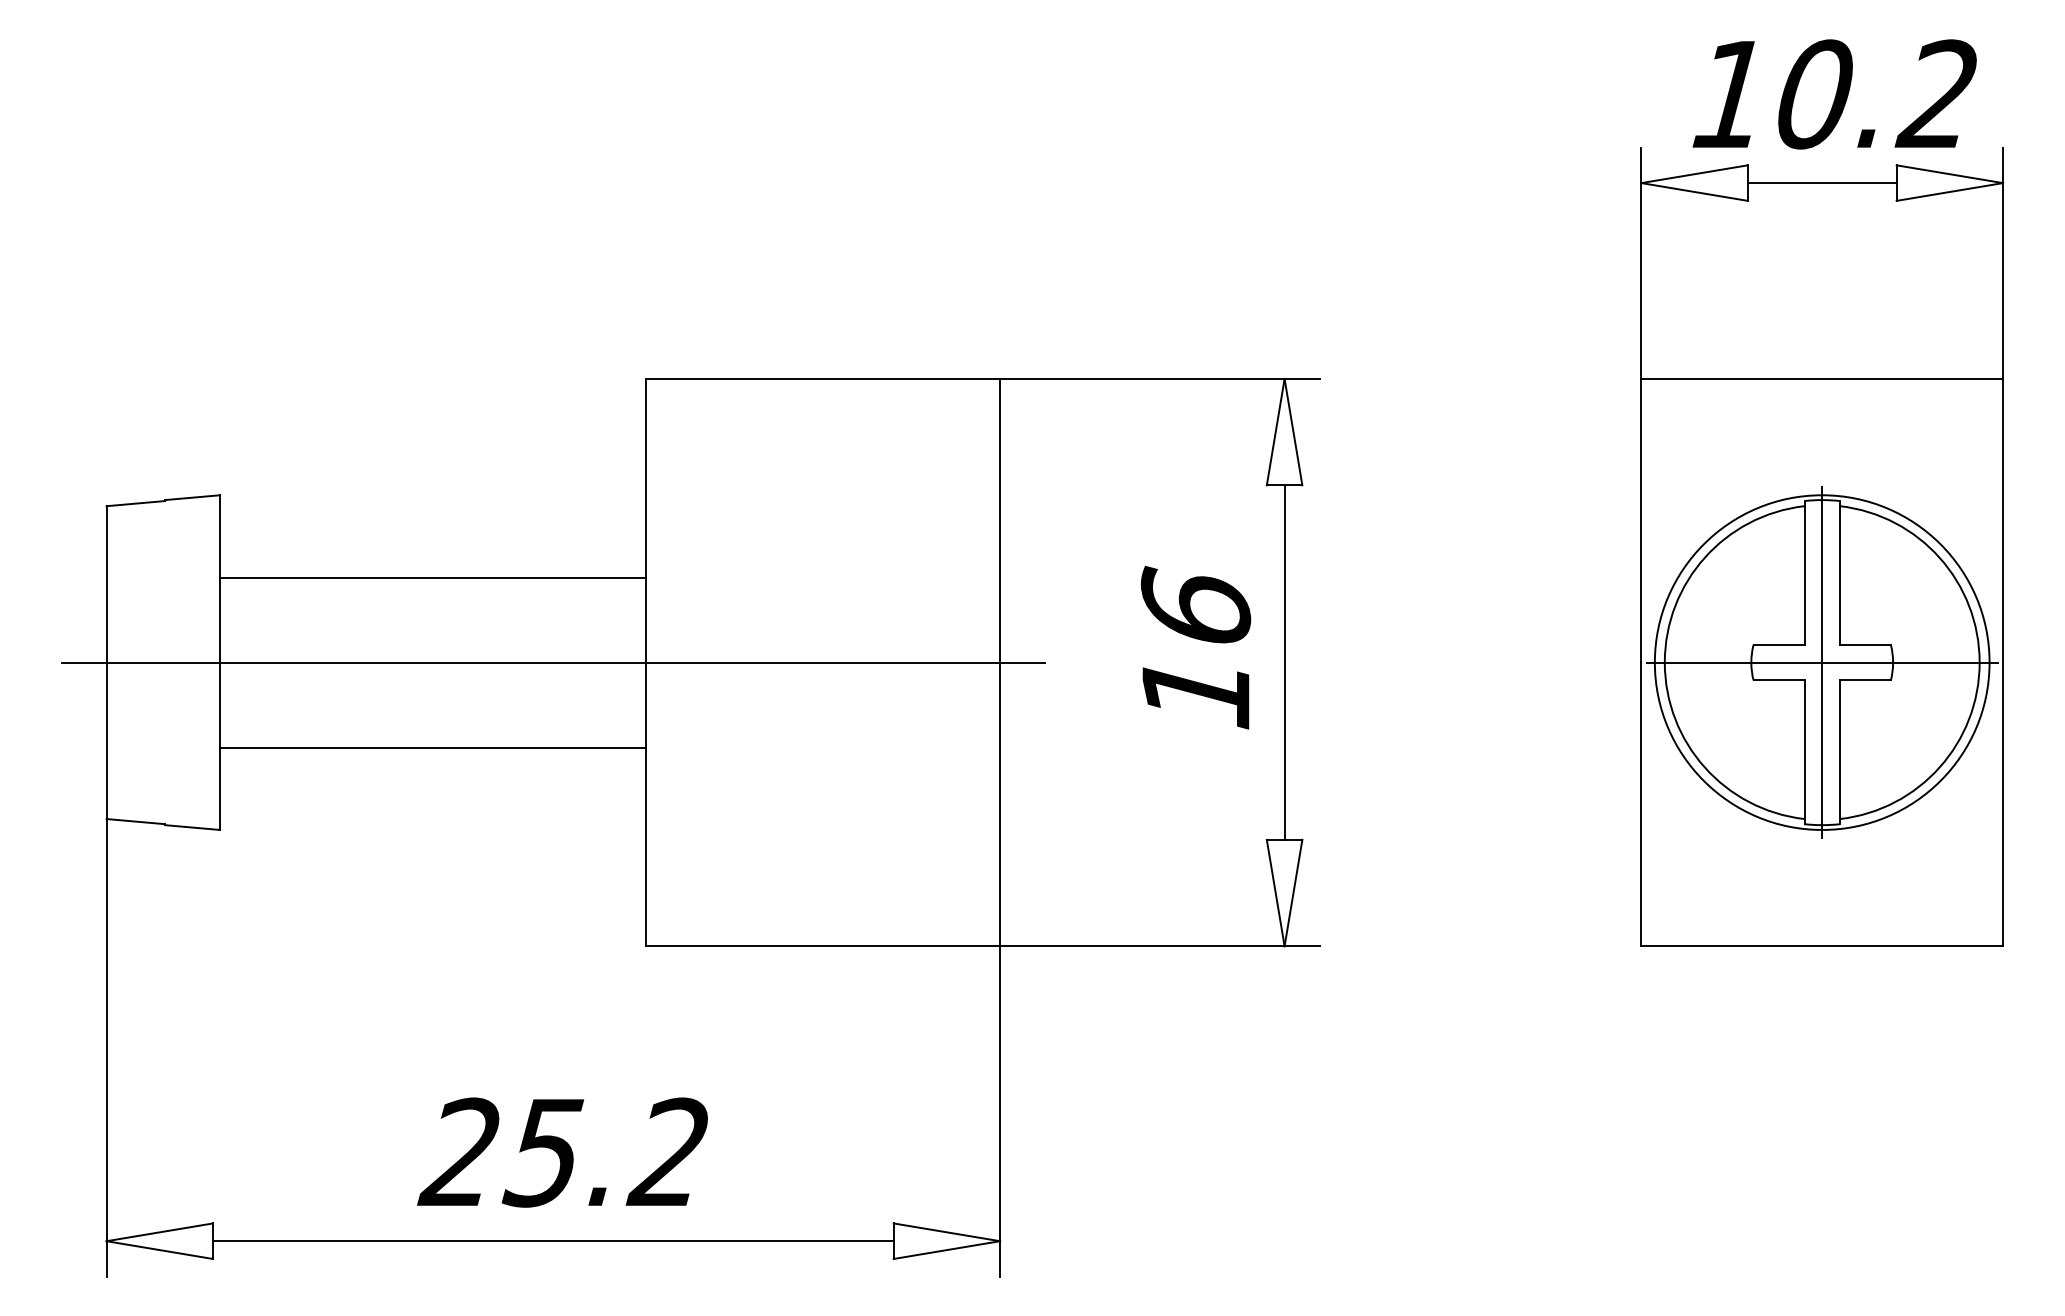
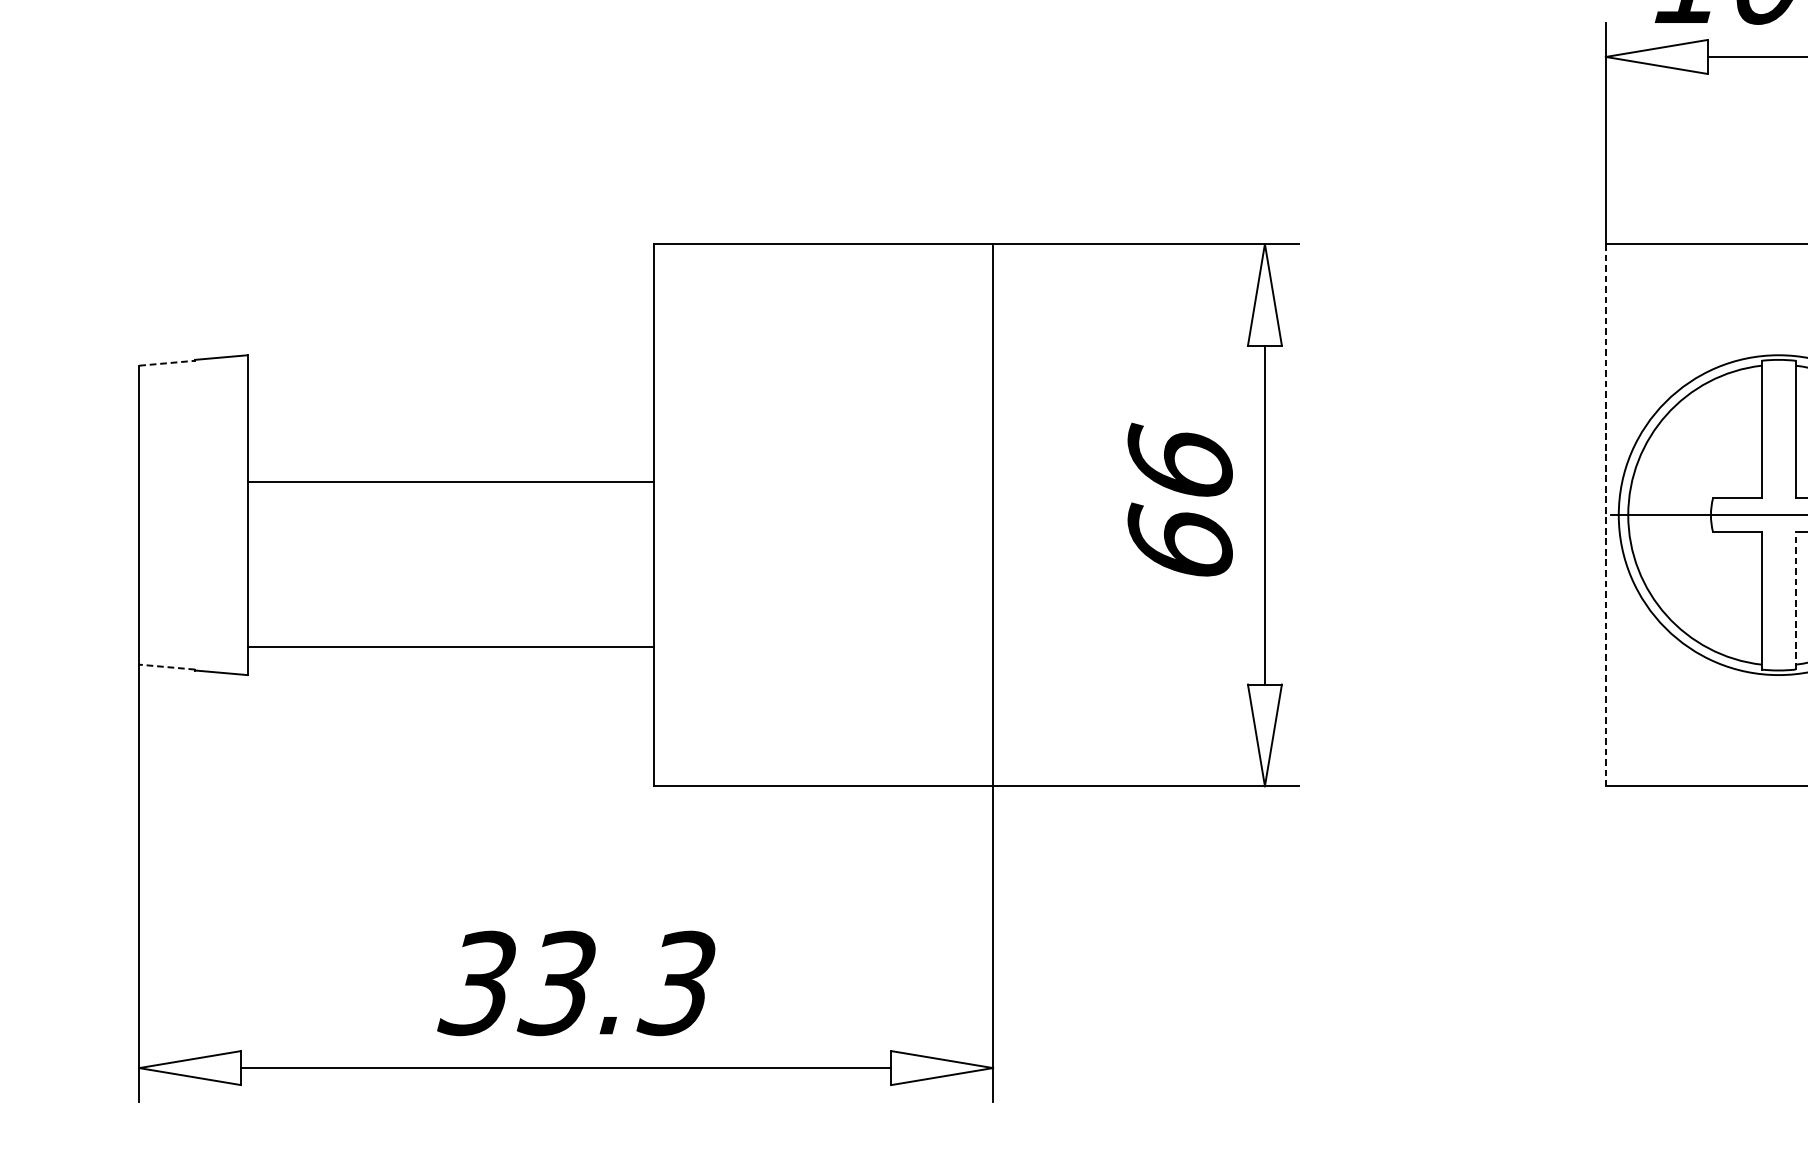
line: (136, 503) -> (167, 363), solid -> dashed
line: (432, 577) -> (450, 481), moved
line: (552, 662) -> (565, 515), removed
line: (1641, 662) -> (1605, 515), solid -> dashed
line: (1822, 662) -> (1778, 515), removed
text: (1195, 689) -> (1179, 540), 16 -> 66
line: (432, 747) -> (450, 646), moved
line: (1839, 752) -> (1795, 601), solid -> dashed
line: (135, 821) -> (166, 667), solid -> dashed
text: (563, 1152) -> (575, 983), 25.2 -> 33.3

